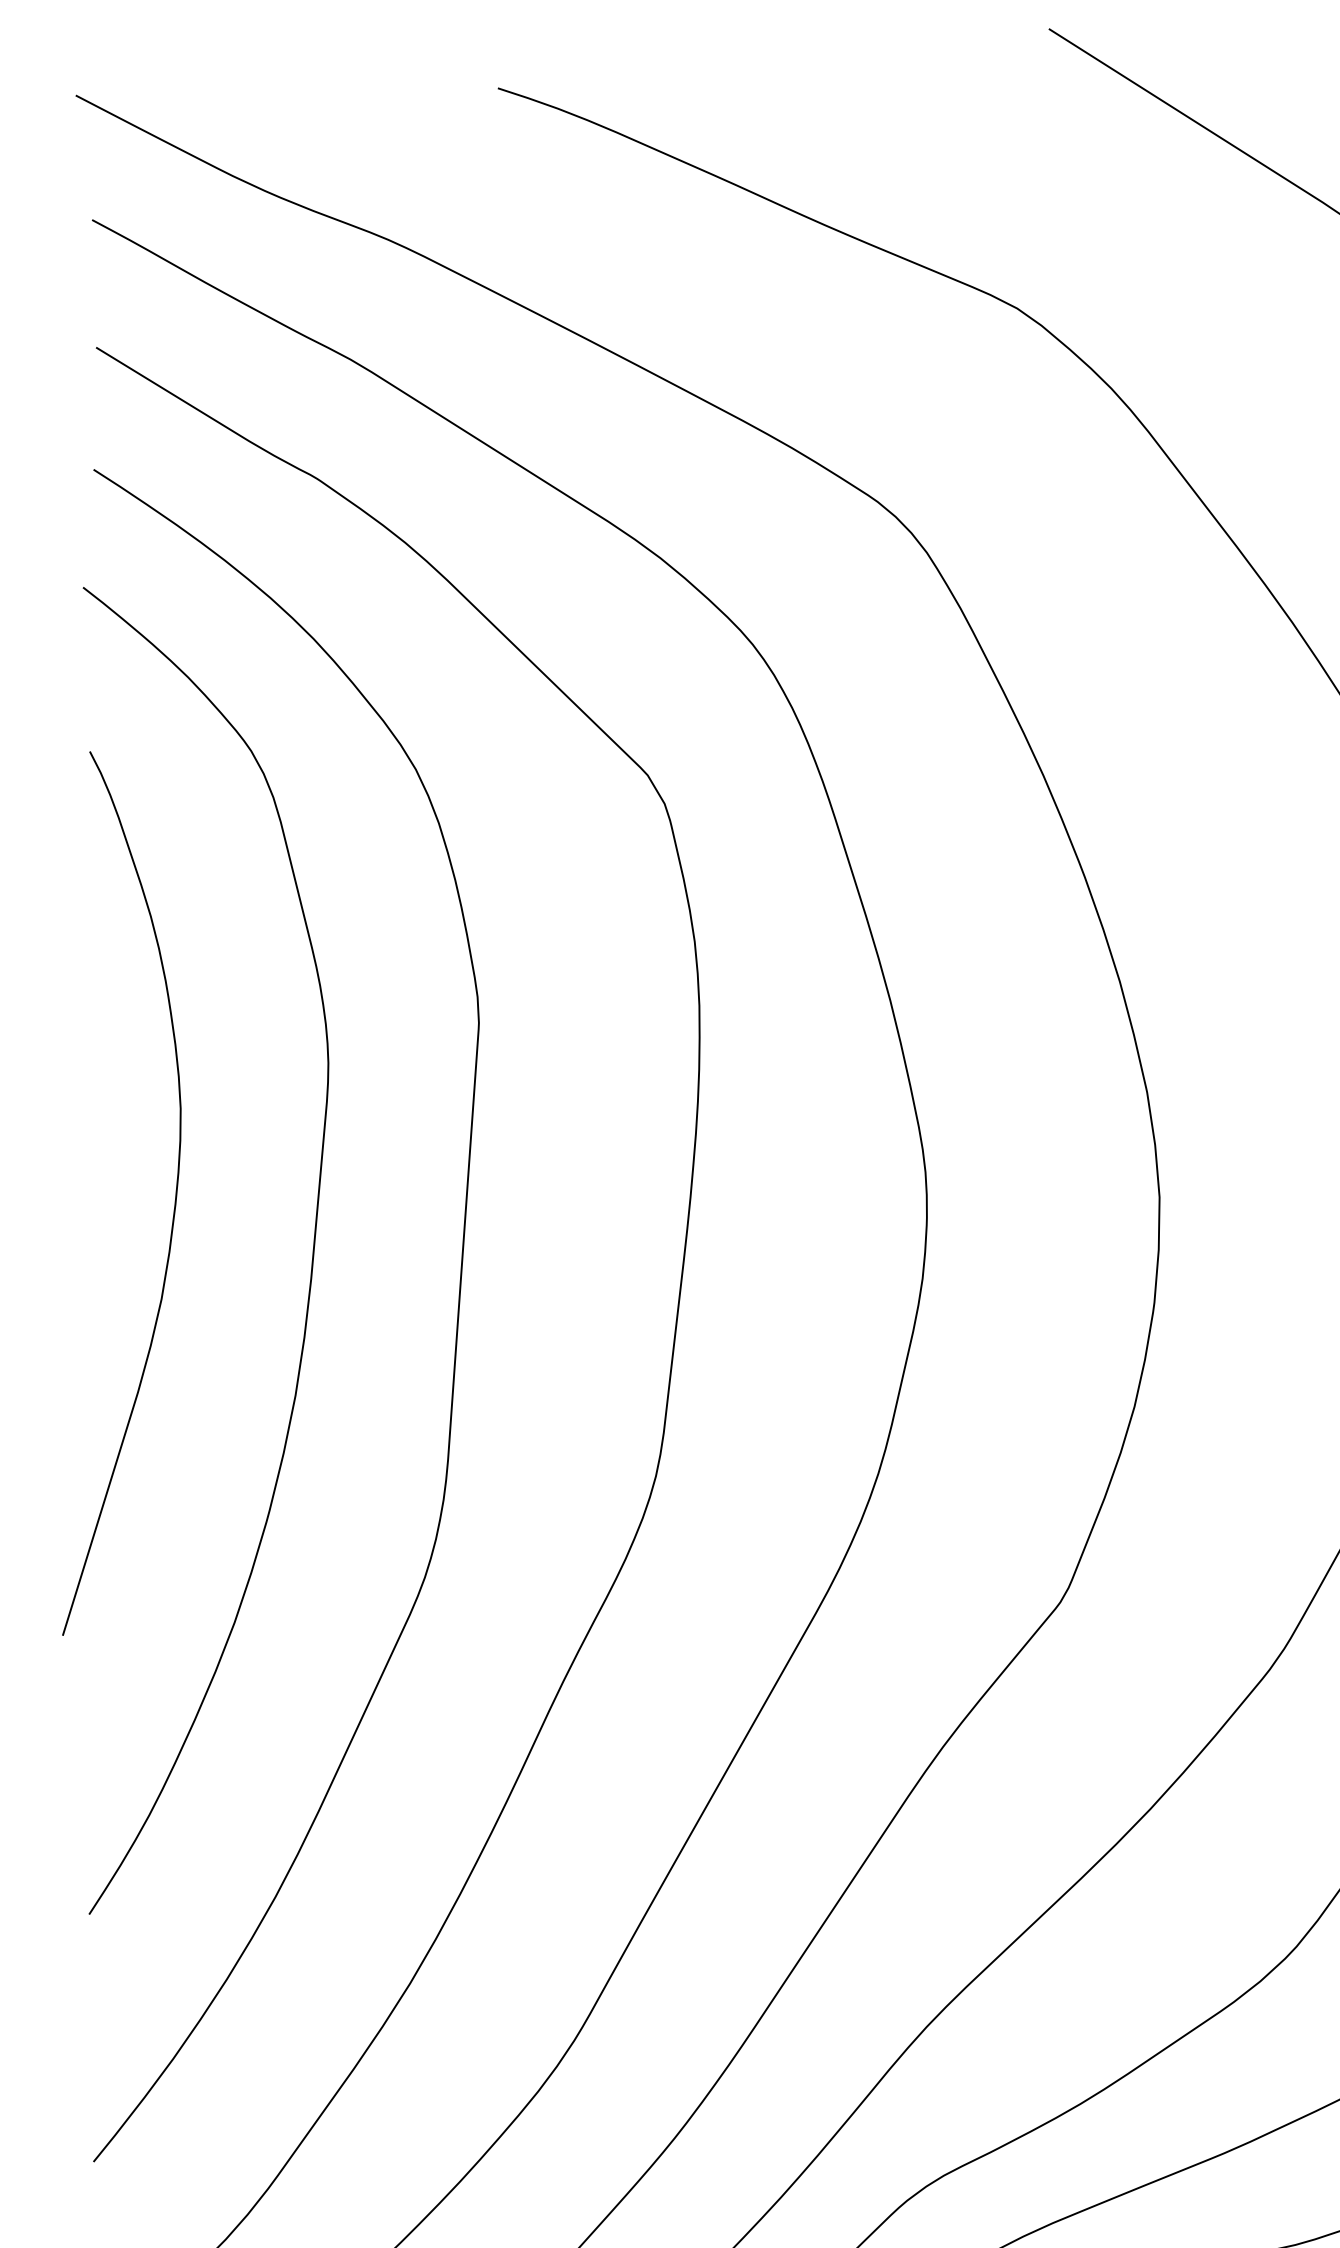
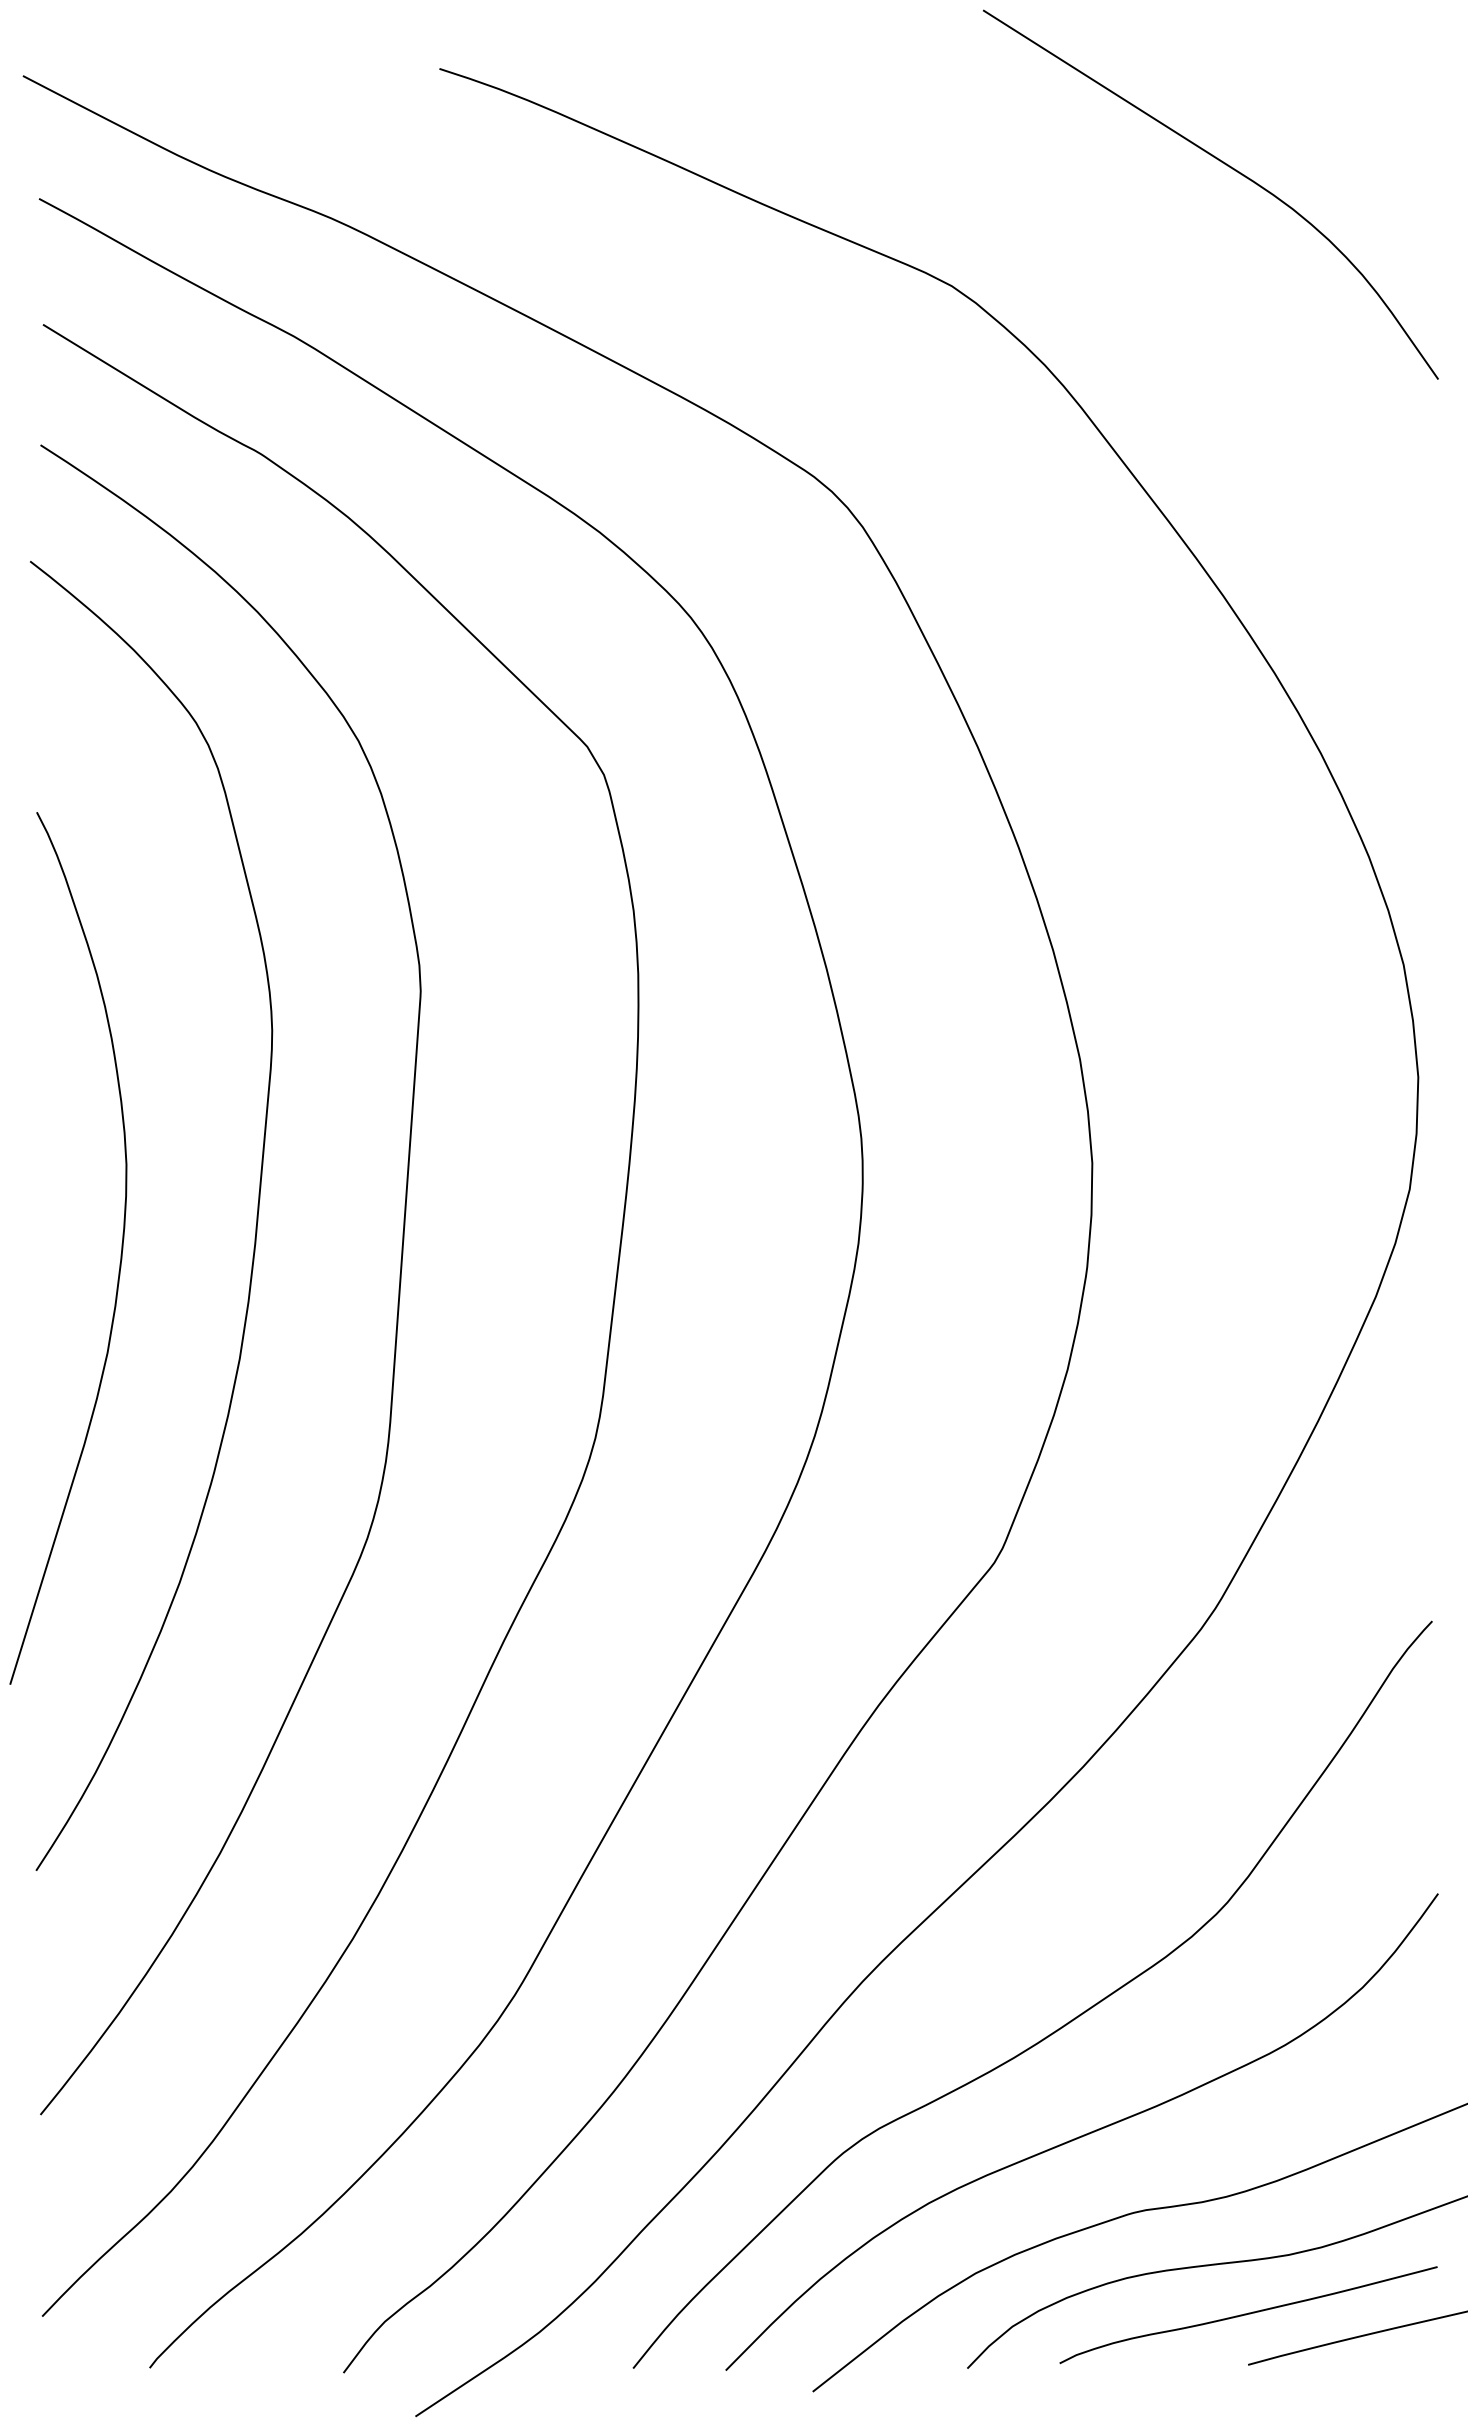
curve: (174, 1199) -> (120, 1254), moved

